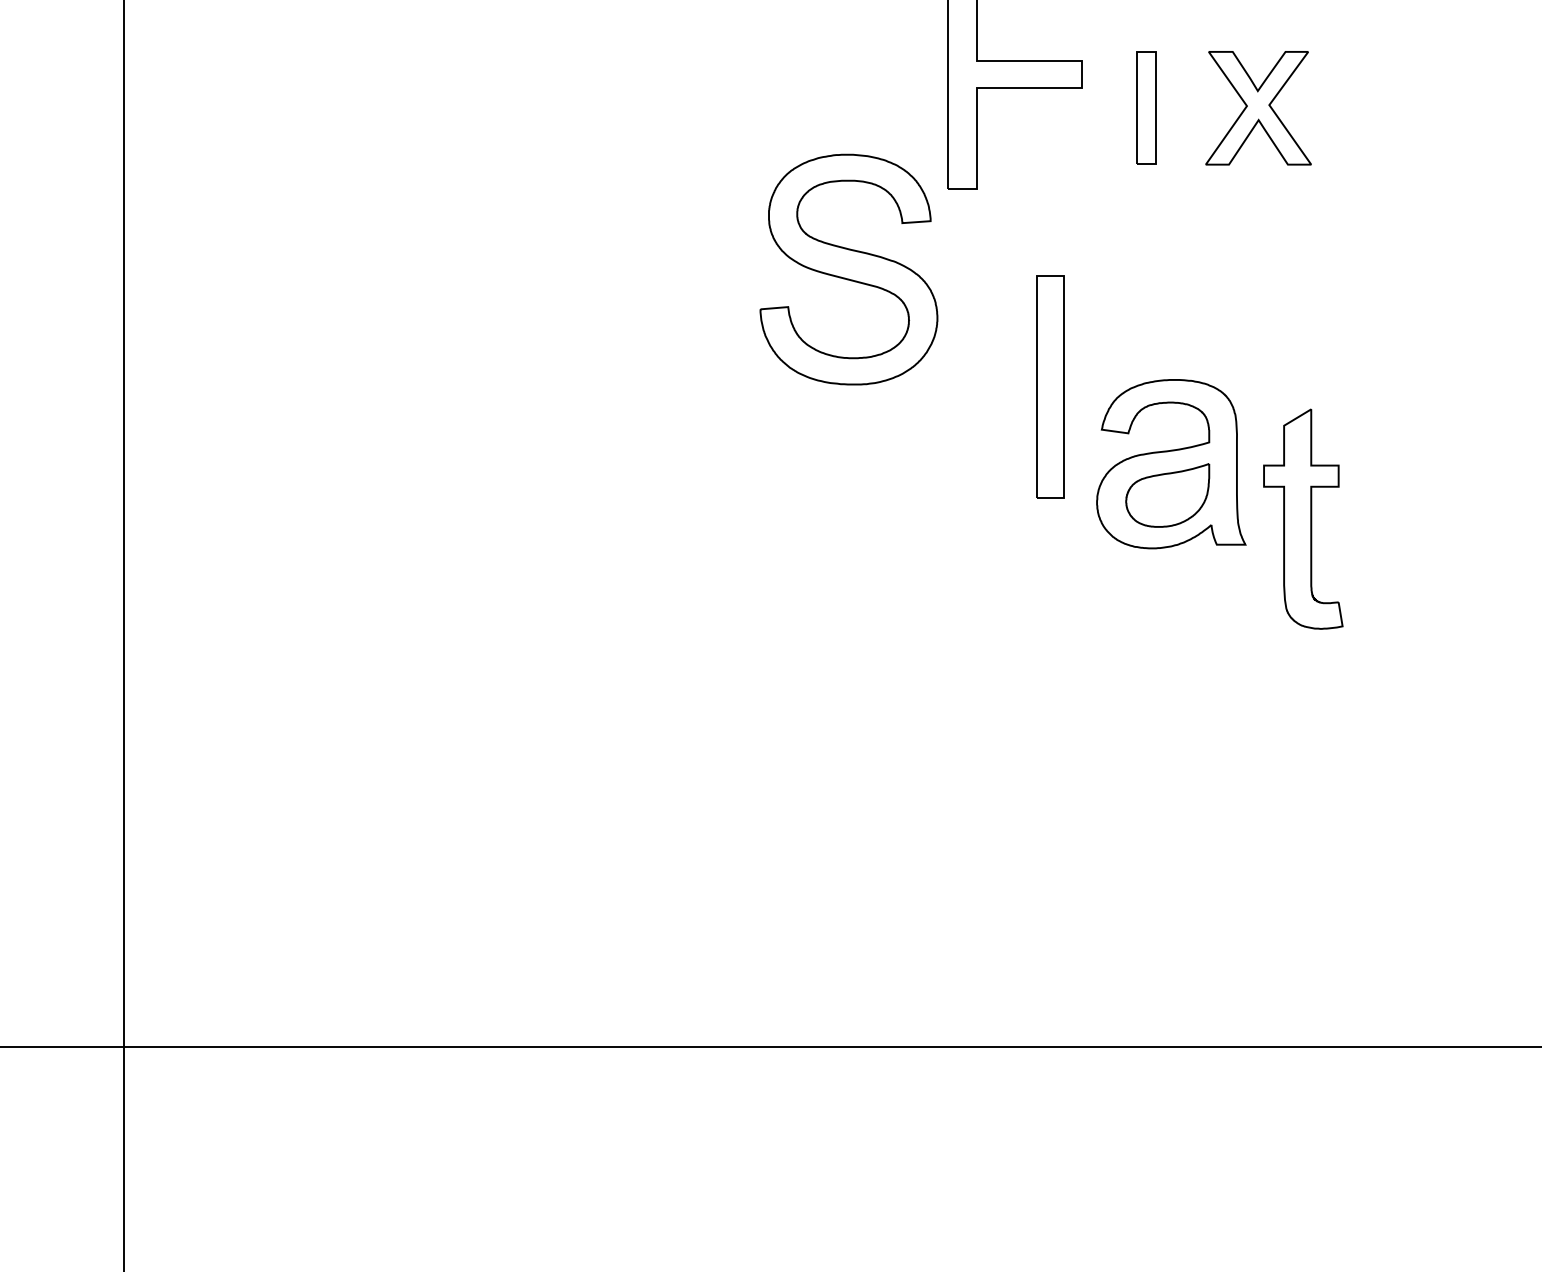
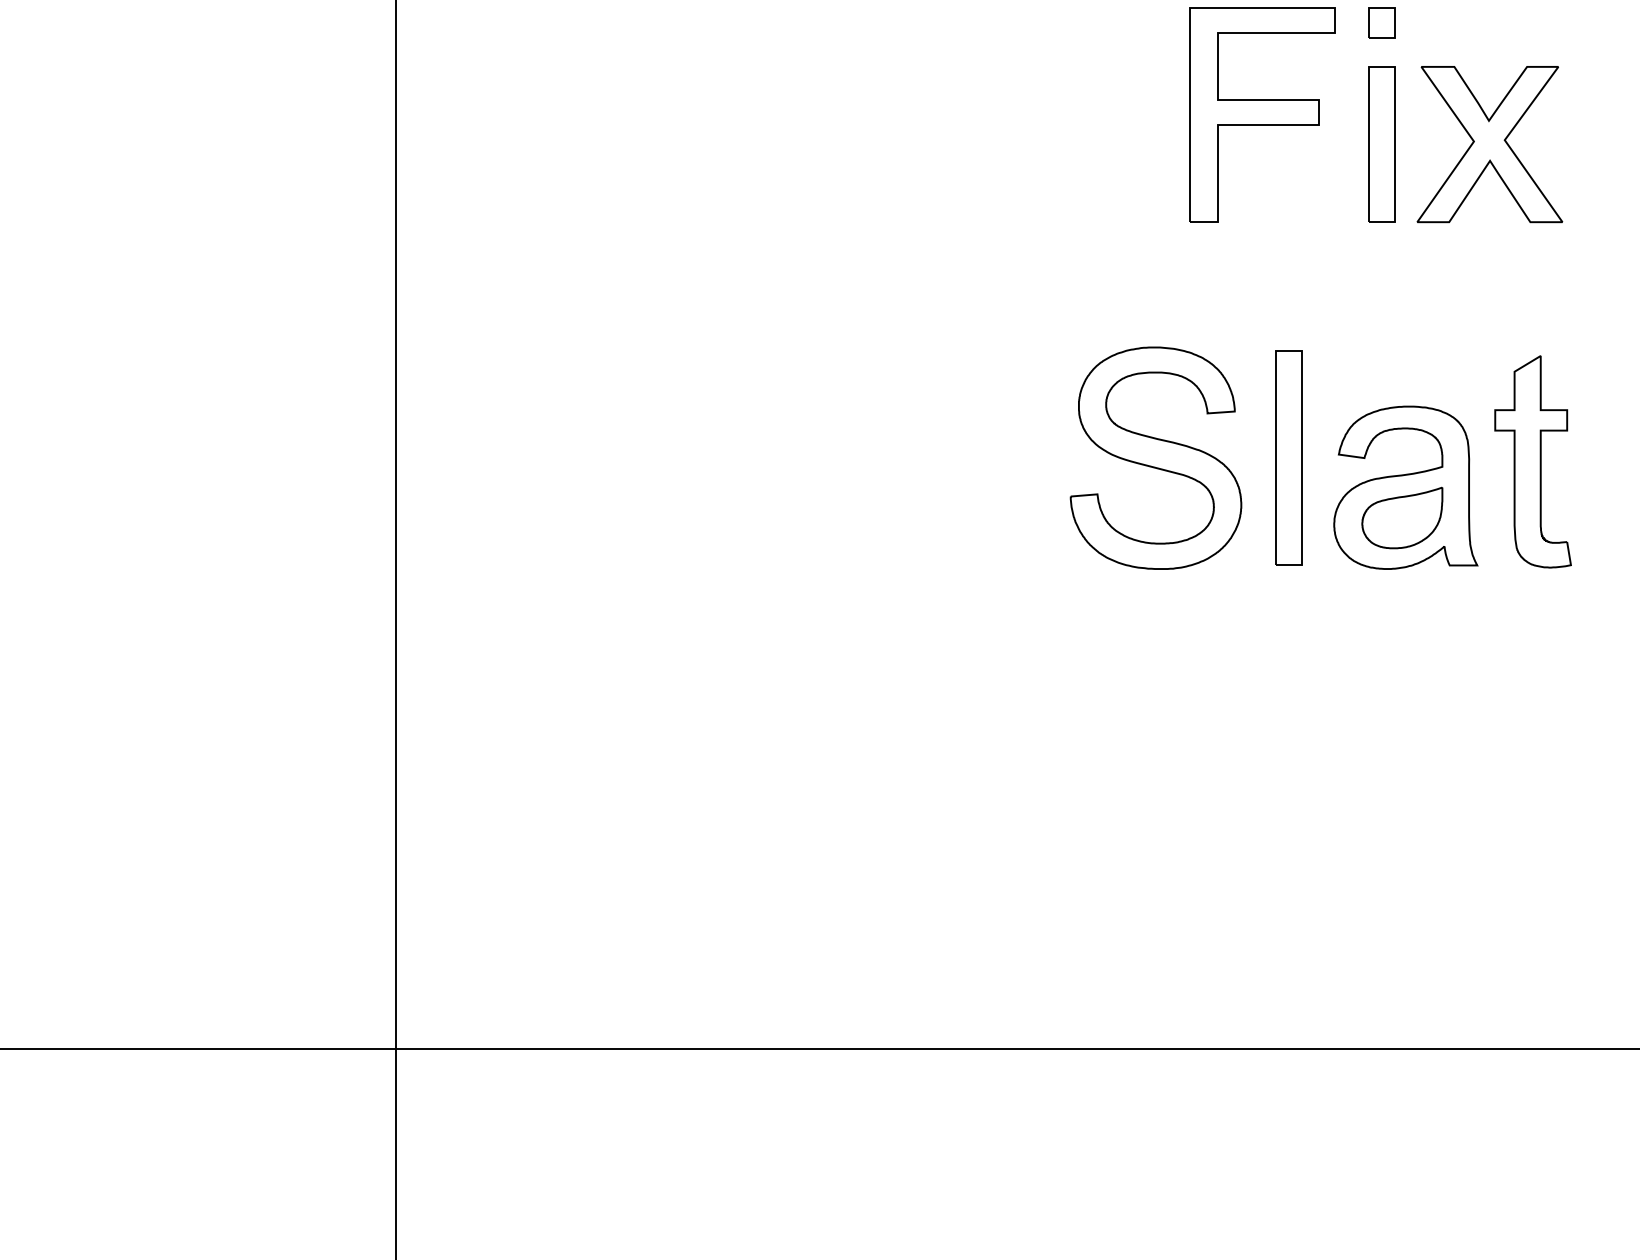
part: (1146, 108) -> (1381, 144), size x1.43
part: (1258, 108) -> (1489, 144), size x1.43
part: (848, 268) -> (1155, 457), moved
part: (1049, 386) -> (1288, 457), moved
part: (1302, 518) -> (1532, 461), moved

